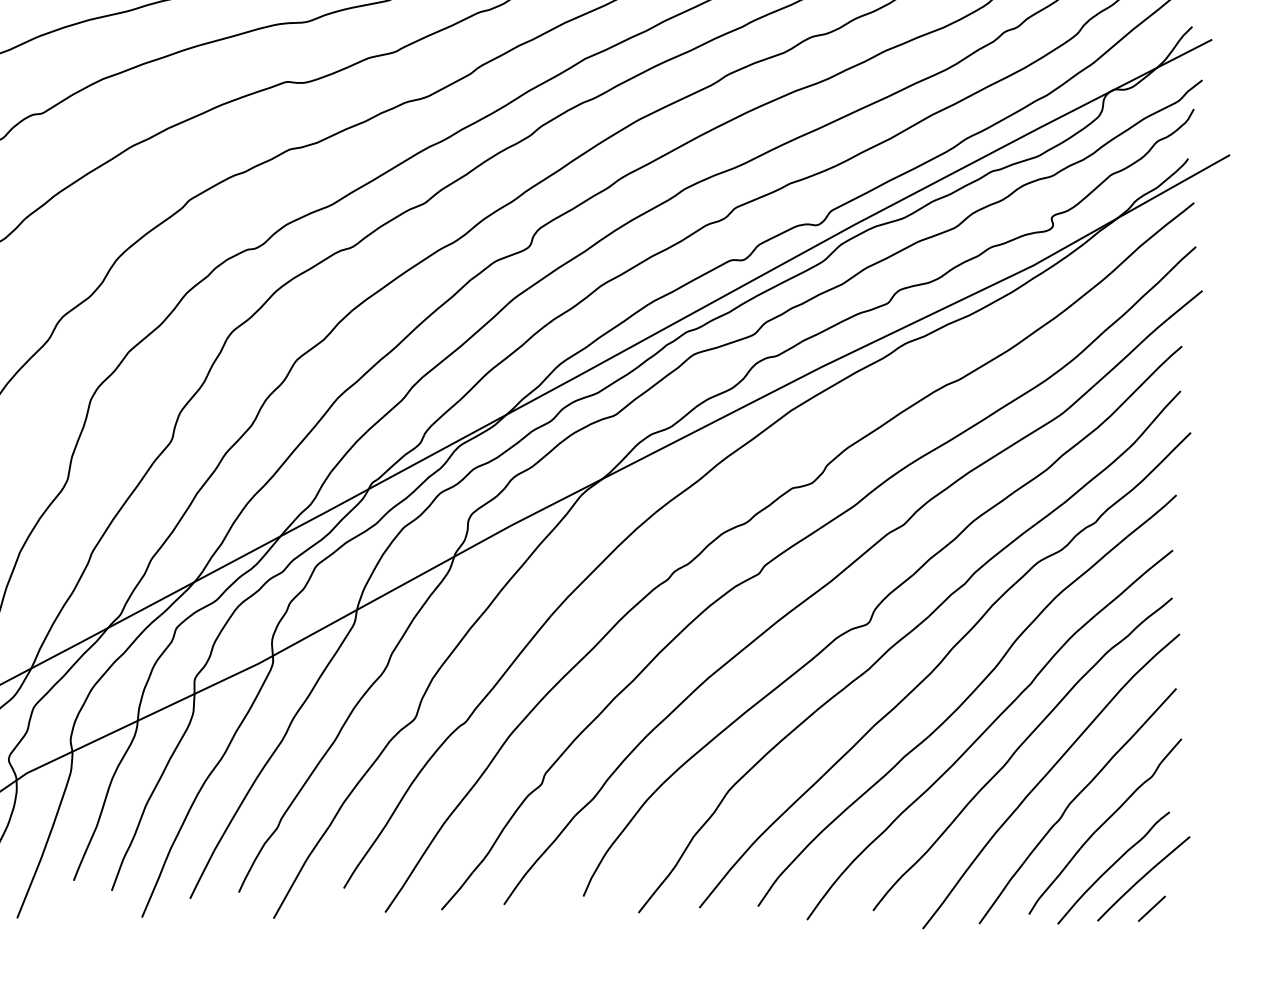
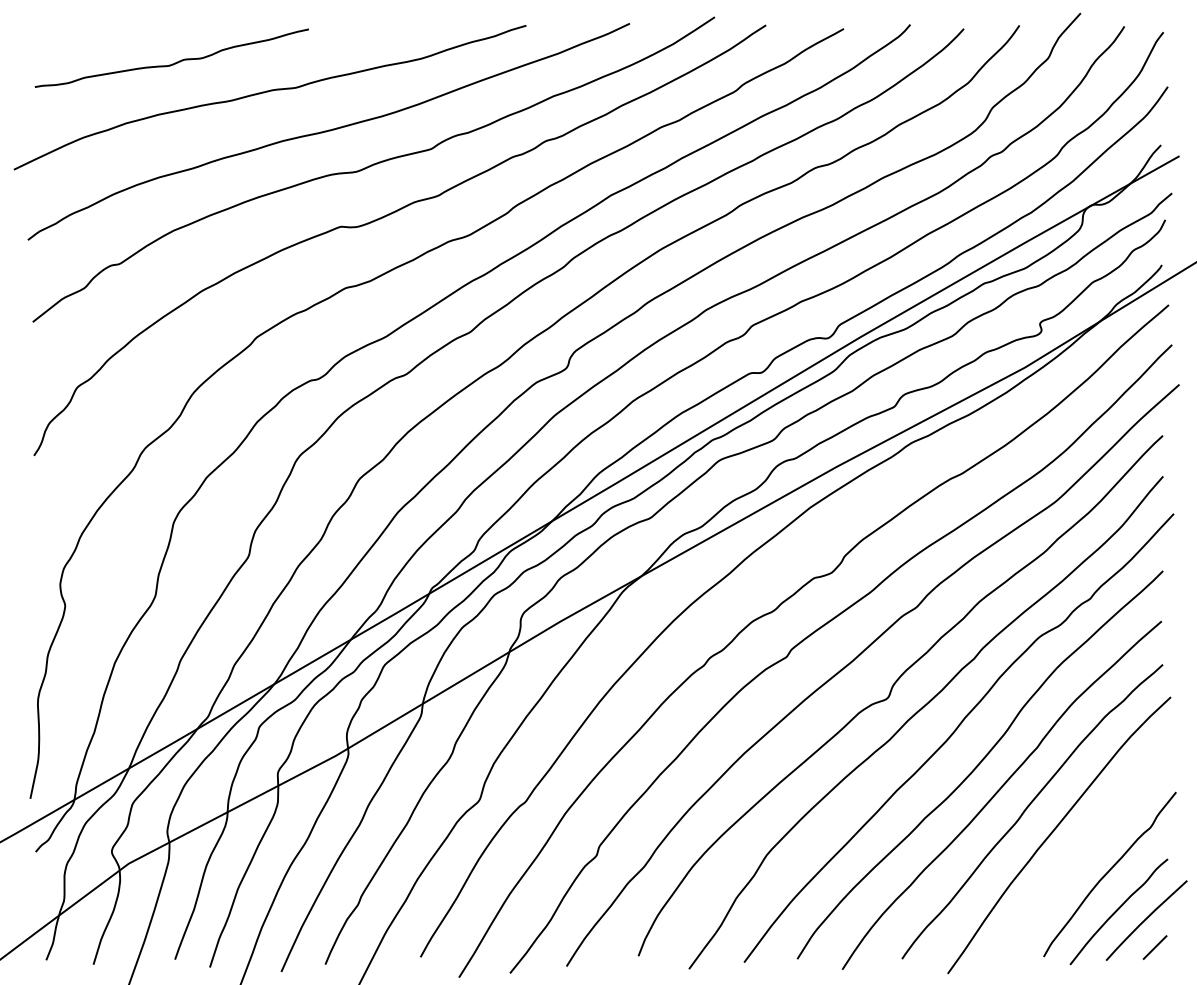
curve: (1073, 801) -> (1080, 852), removed

